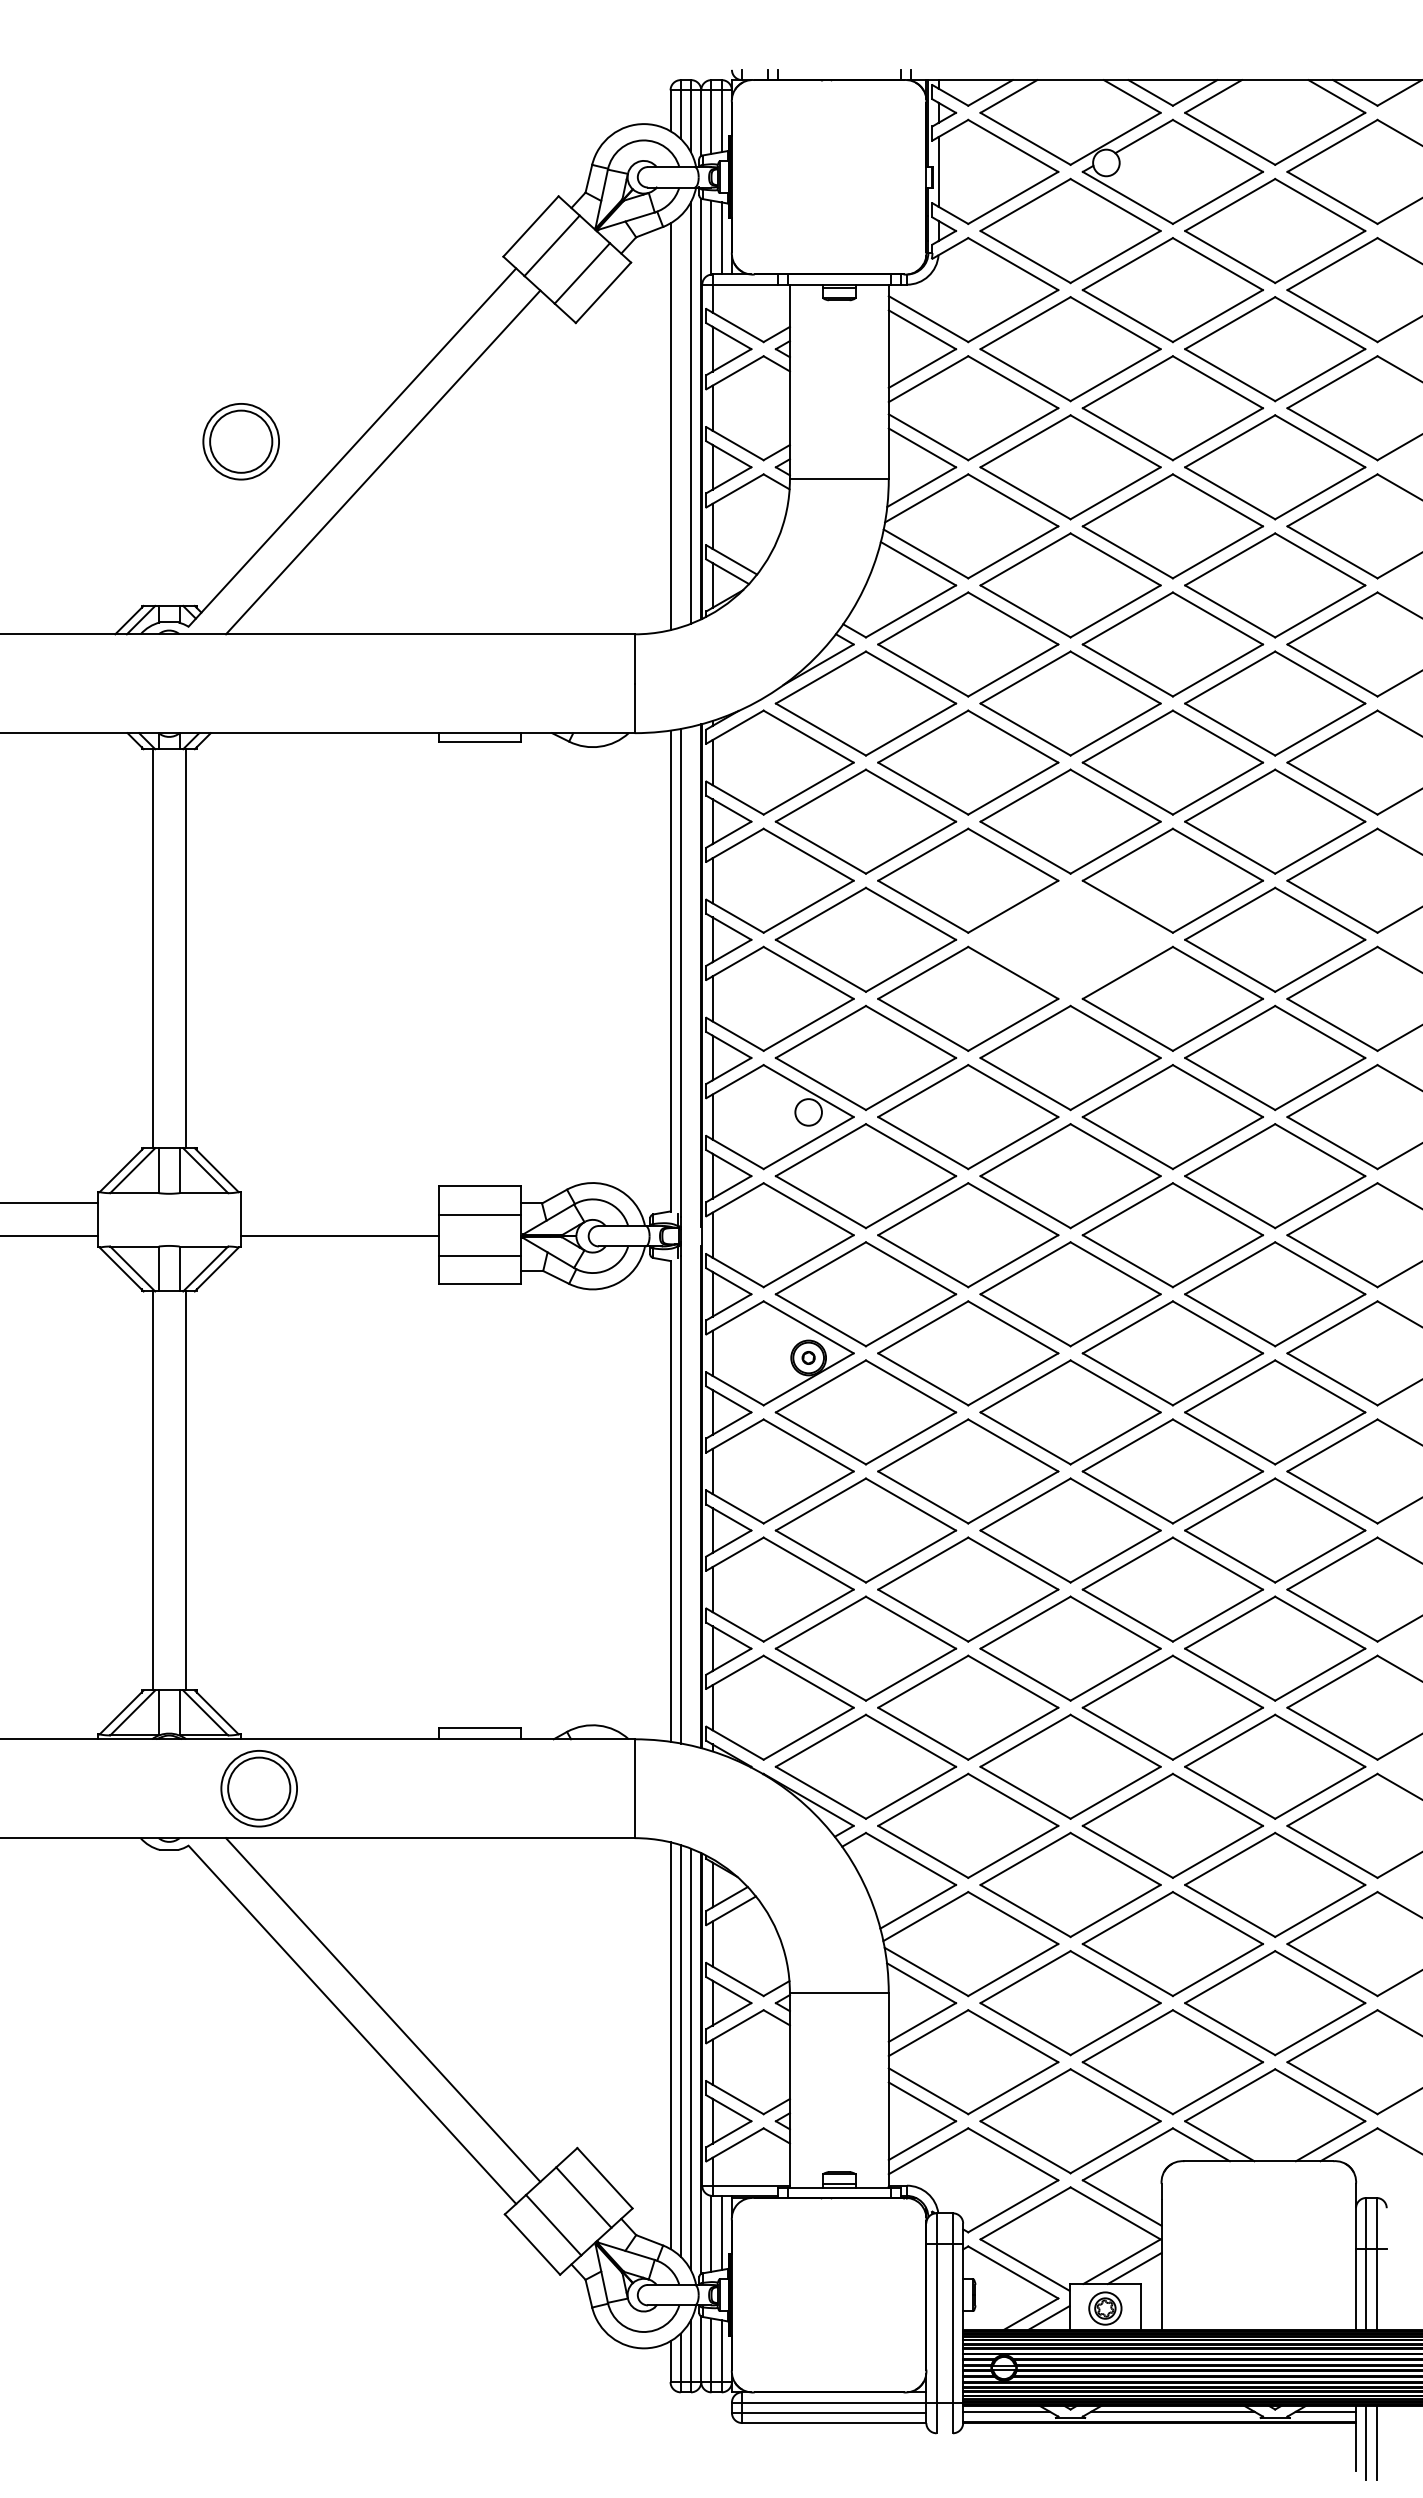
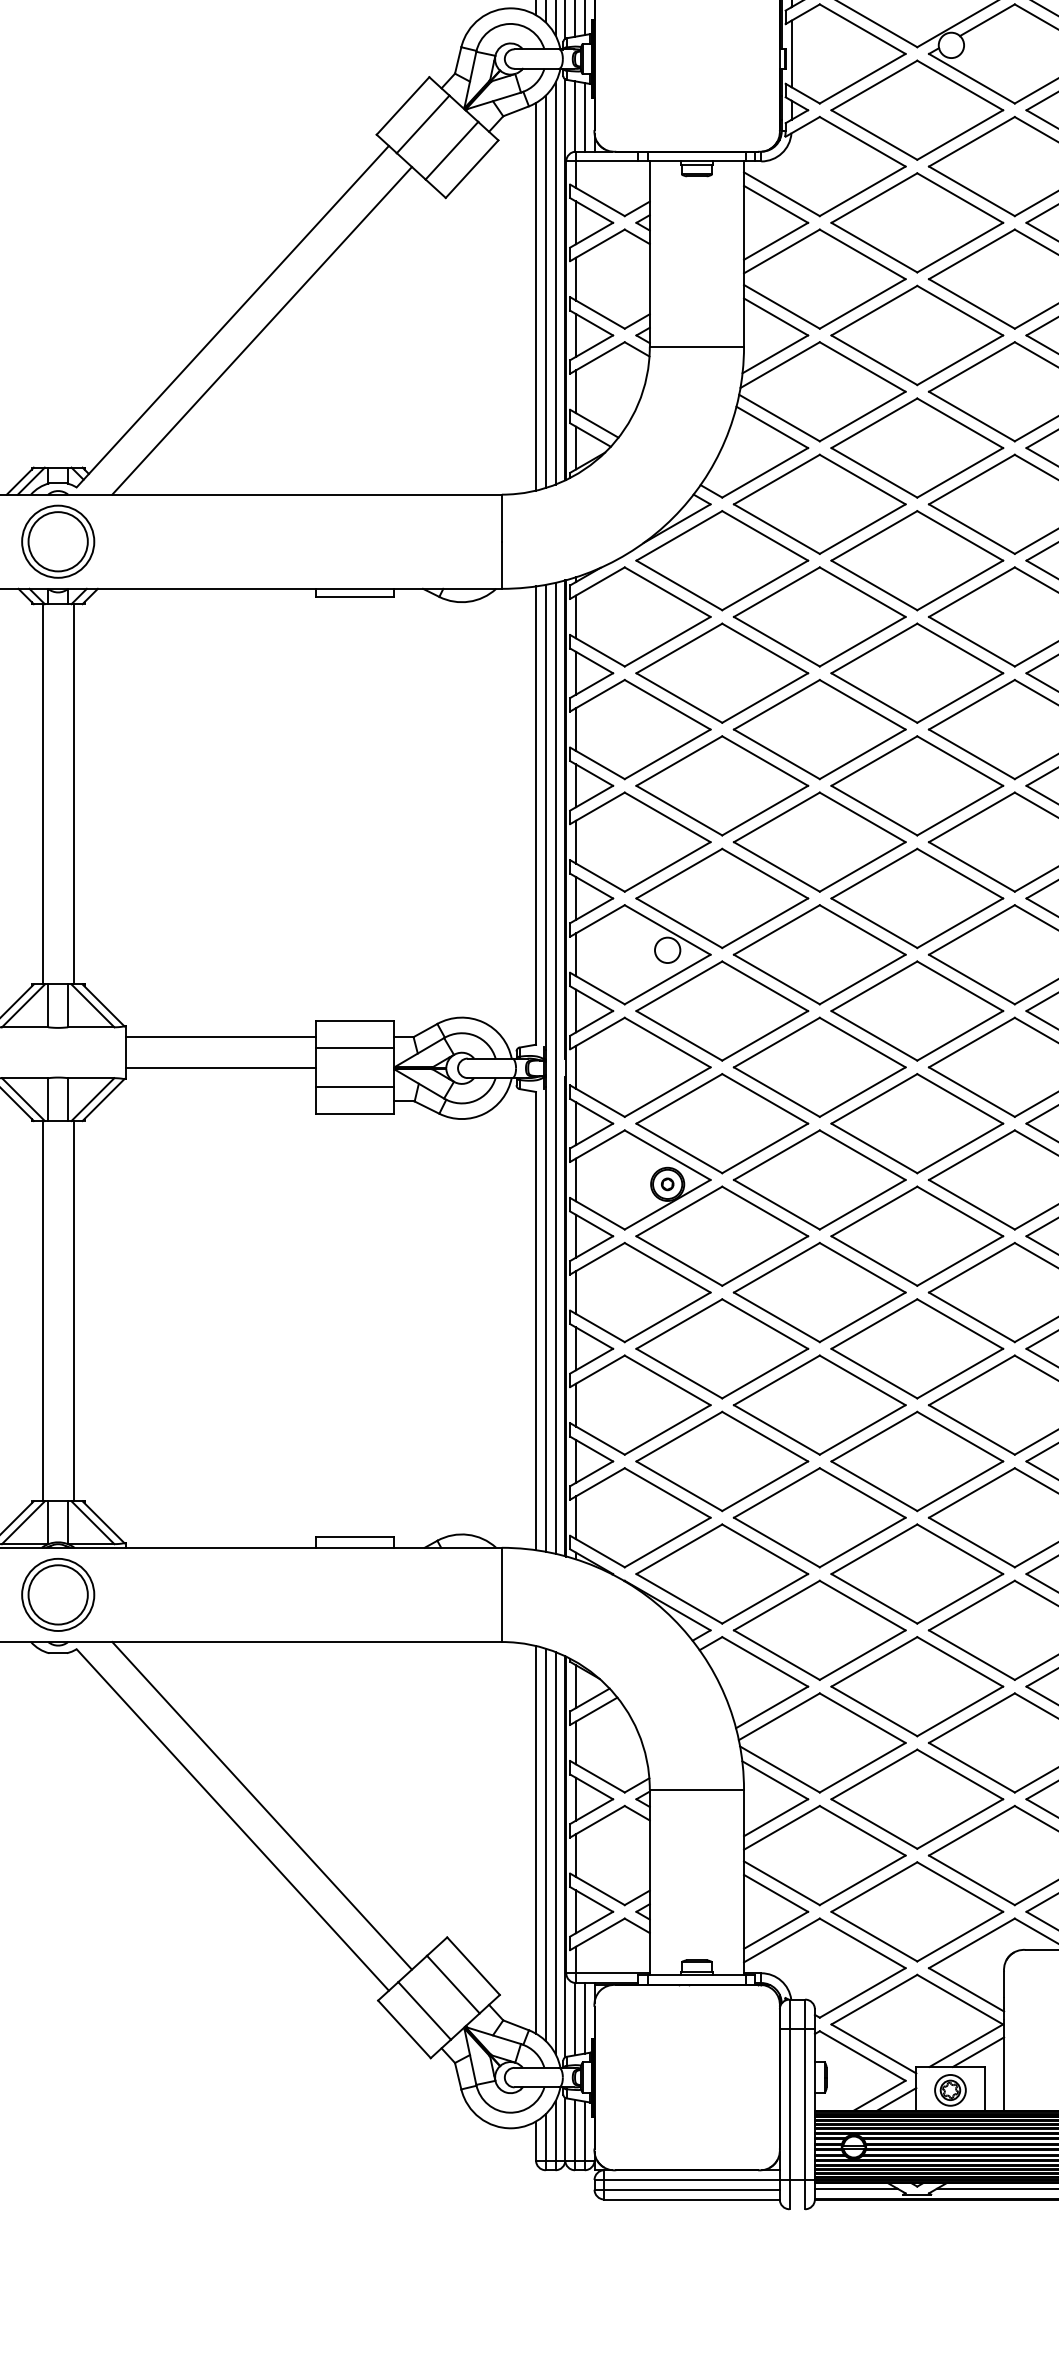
line: (680, 421) -> (545, 291), added
part: (240, 441) -> (57, 541), moved
part: (1070, 939) -> (917, 785), added
line: (339, 1203) -> (220, 1037), added
line: (691, 1235) -> (555, 1067), added
part: (258, 1788) -> (57, 1594), moved

